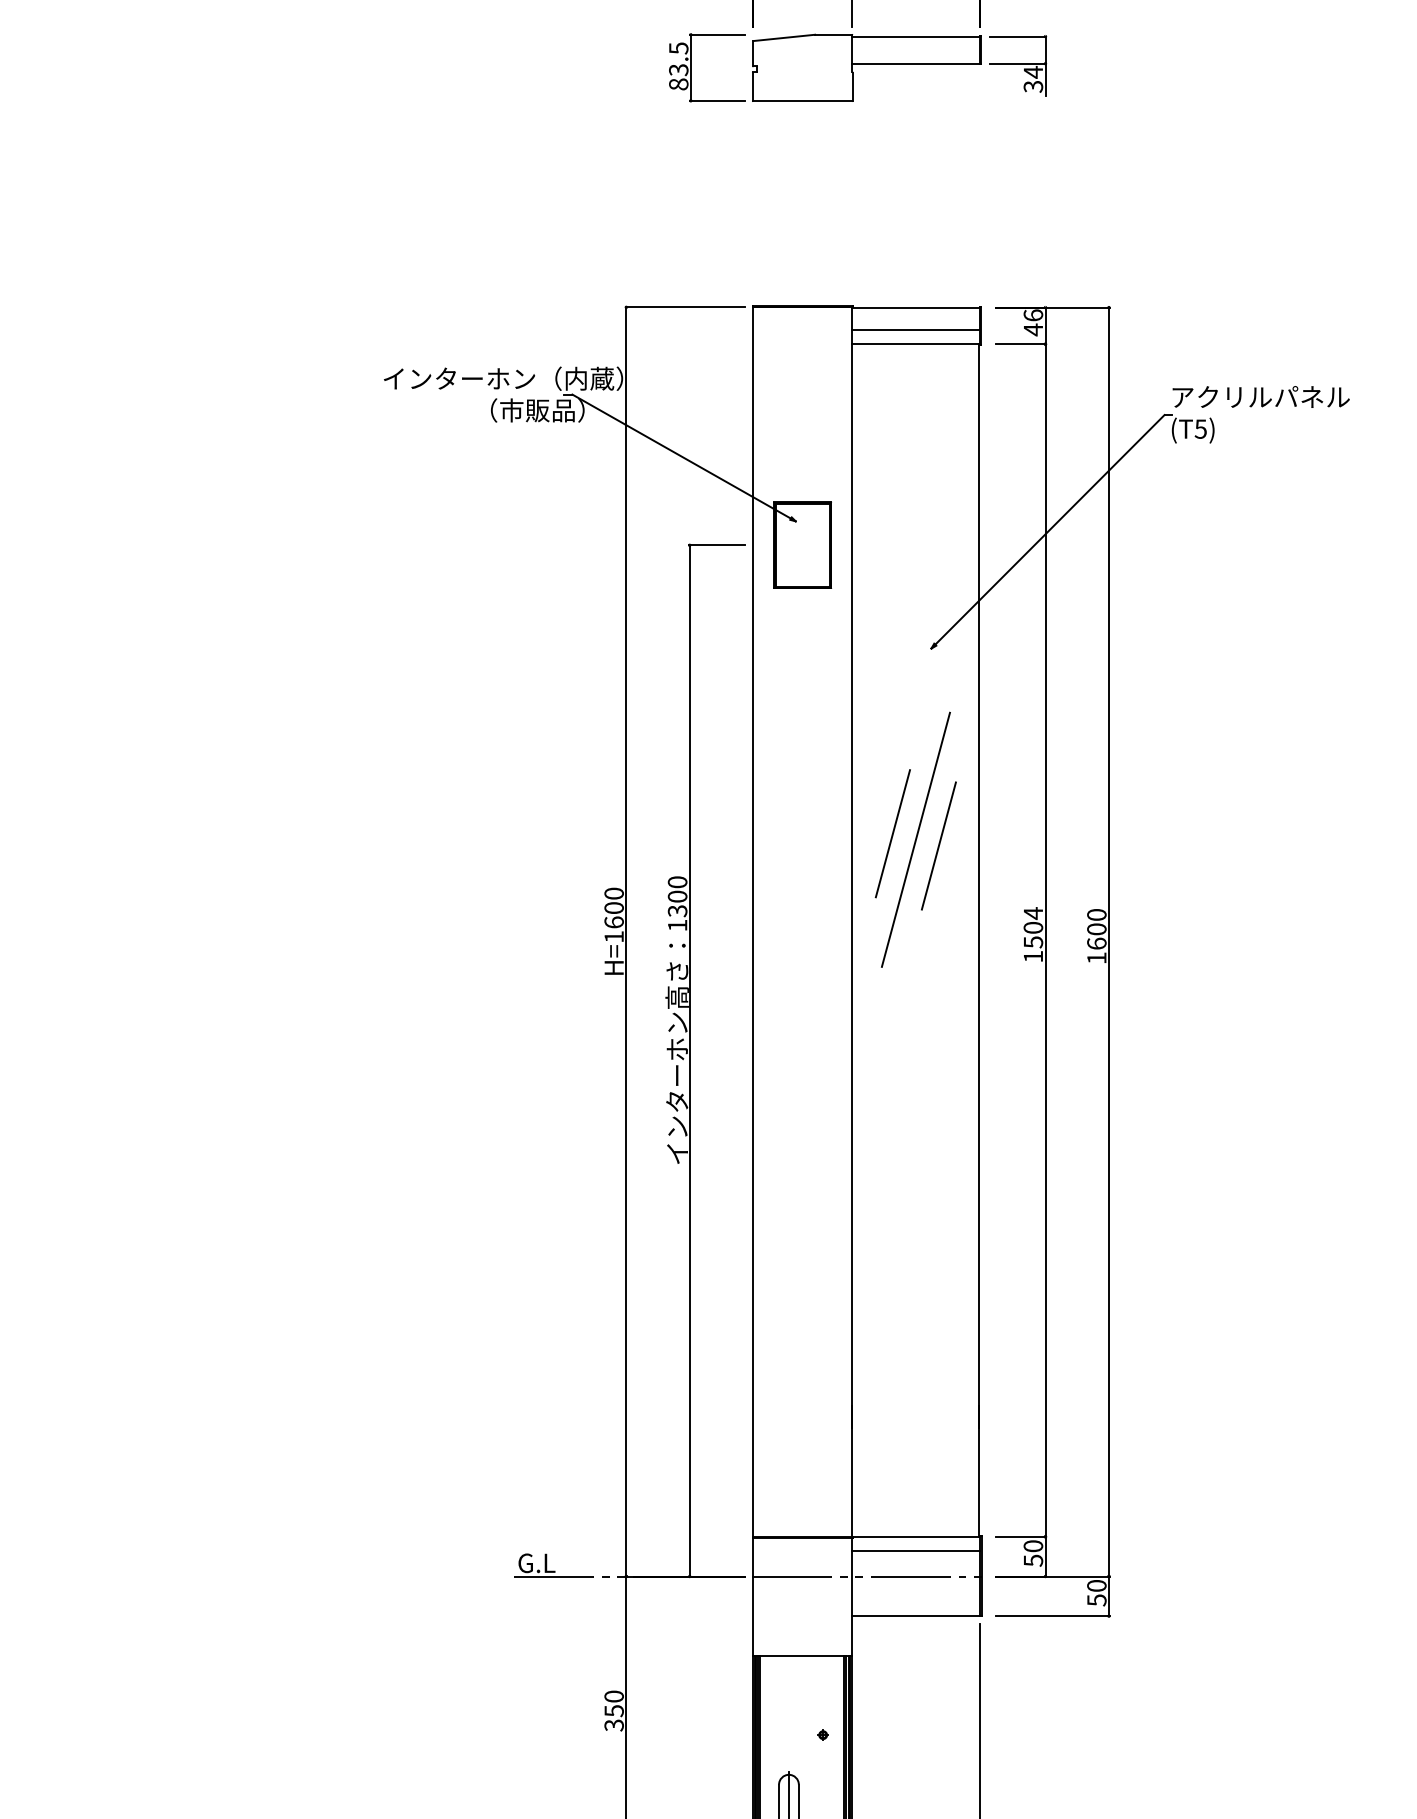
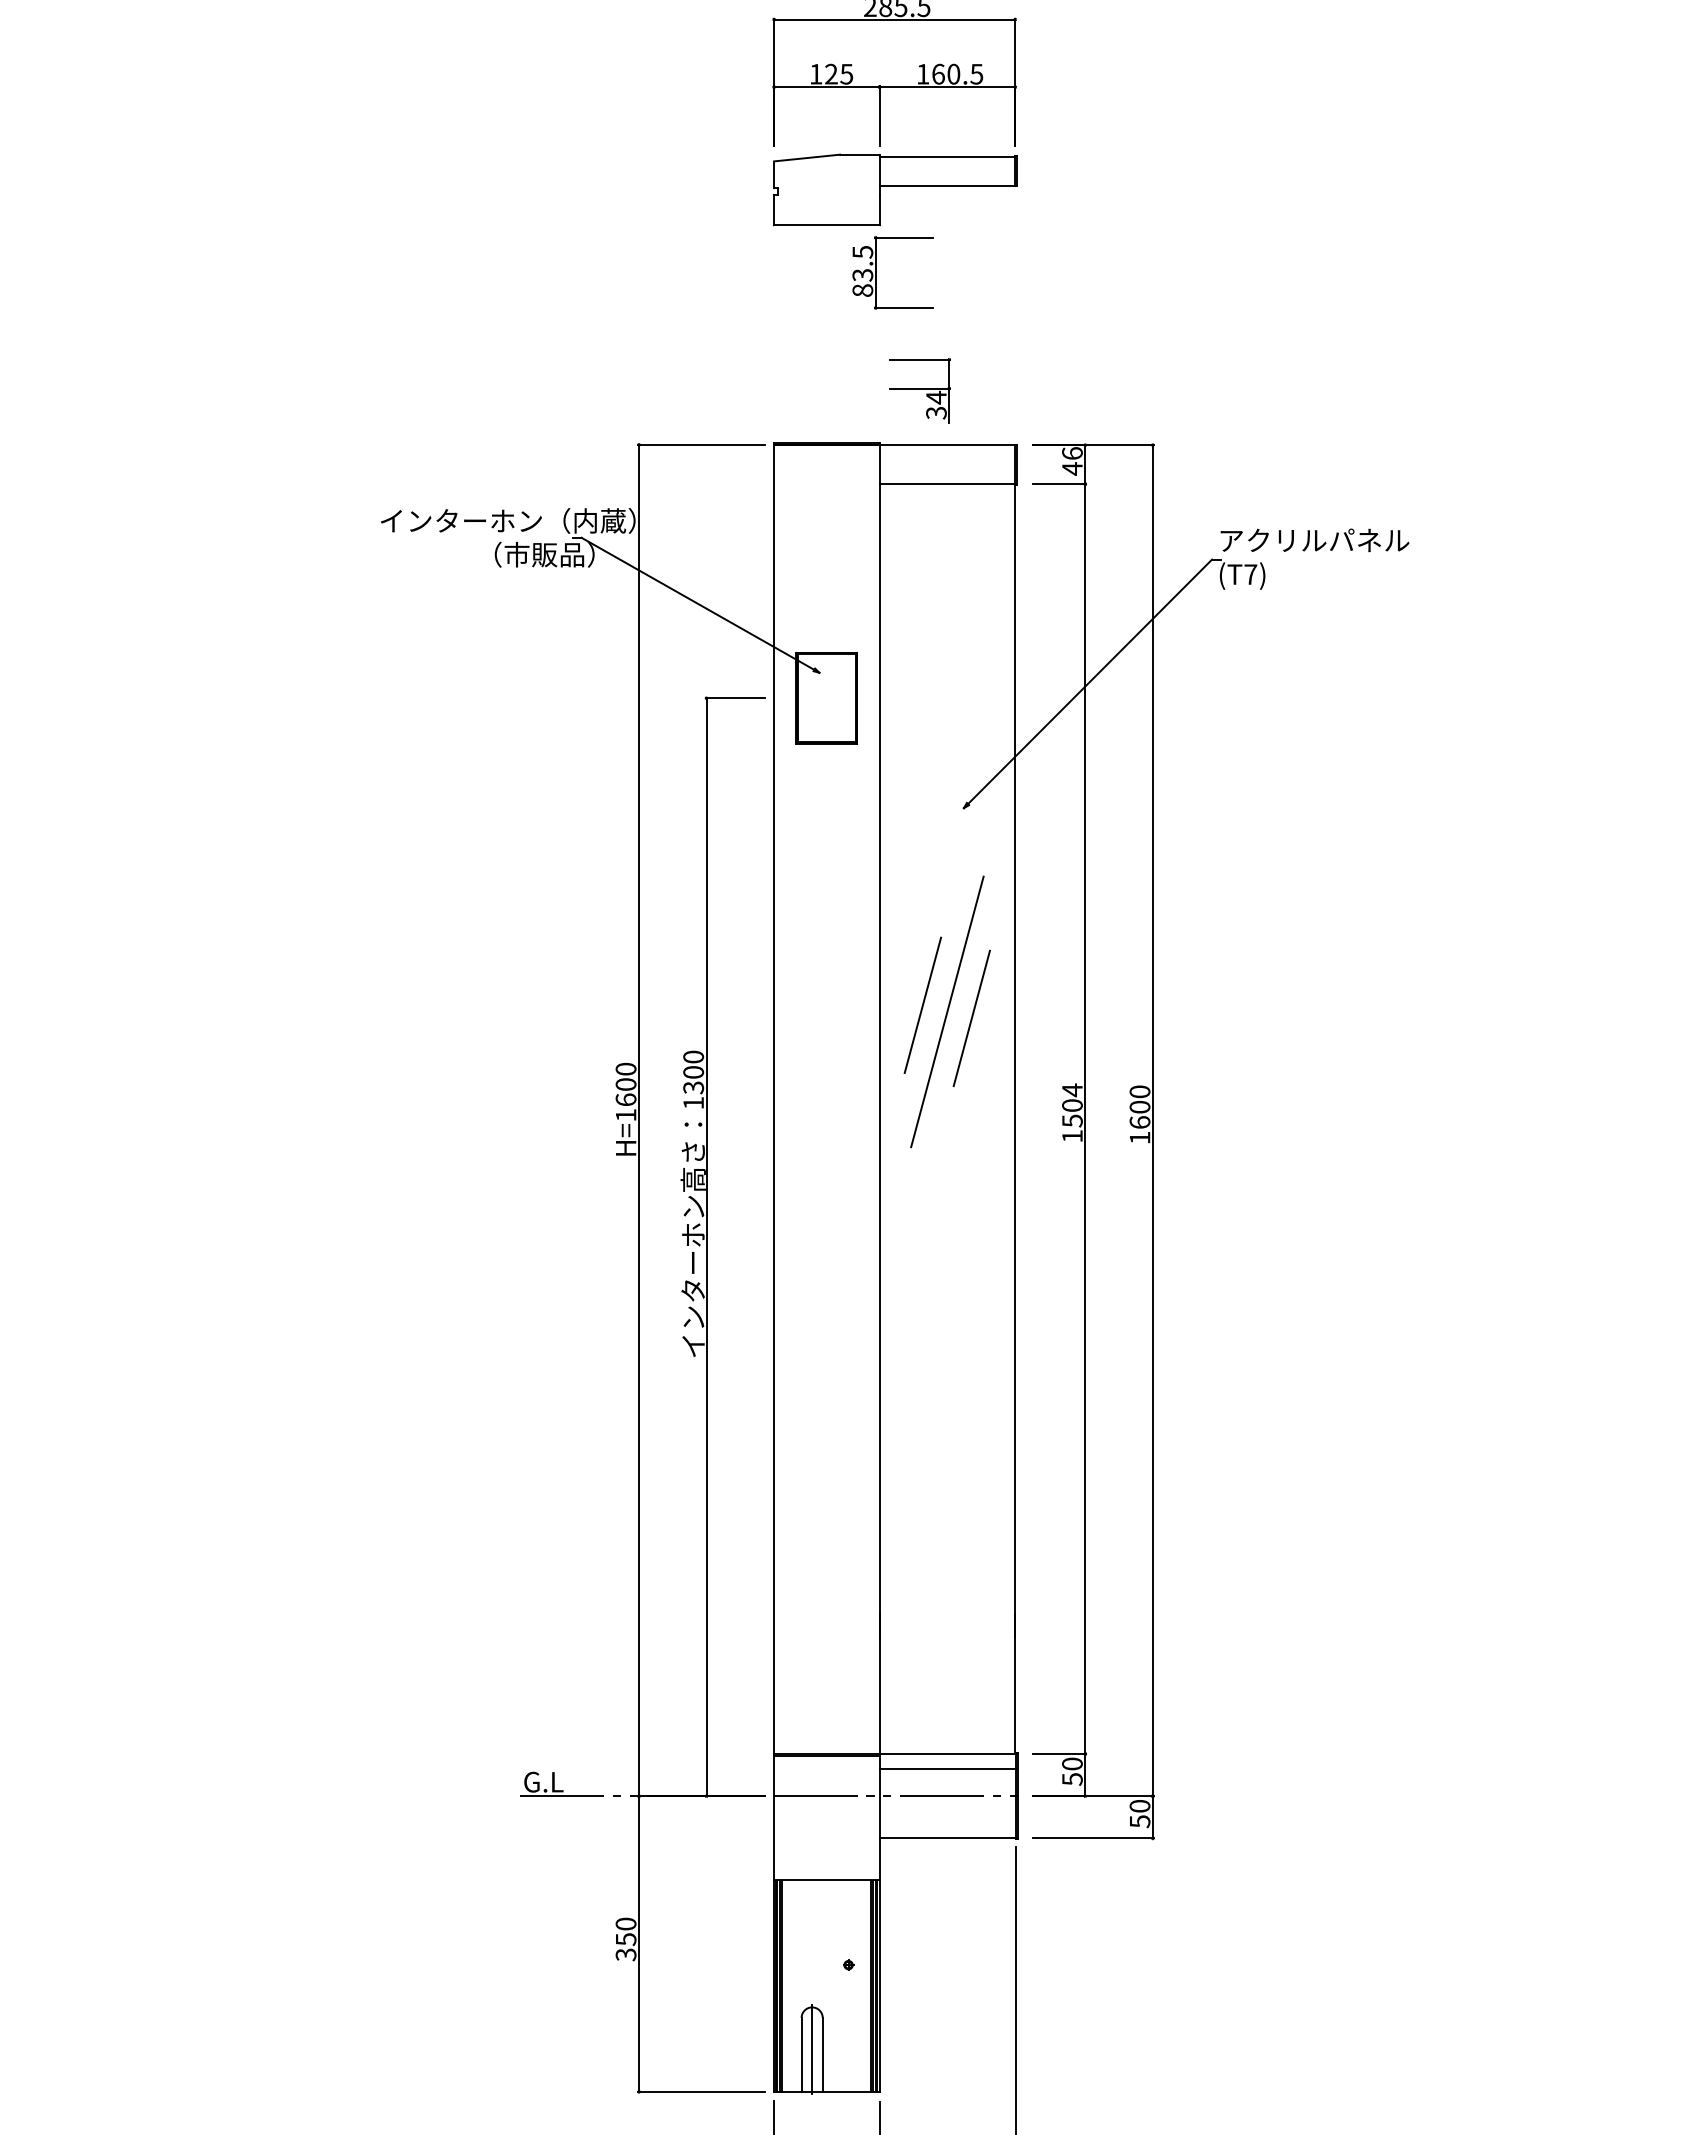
part: (1017, 65) -> (919, 390), moved
part: (691, 67) -> (876, 272), moved
line: (916, 330) -> (947, 469), removed
text: (1200, 429) -> (1250, 574), (T5) -> (T7)

